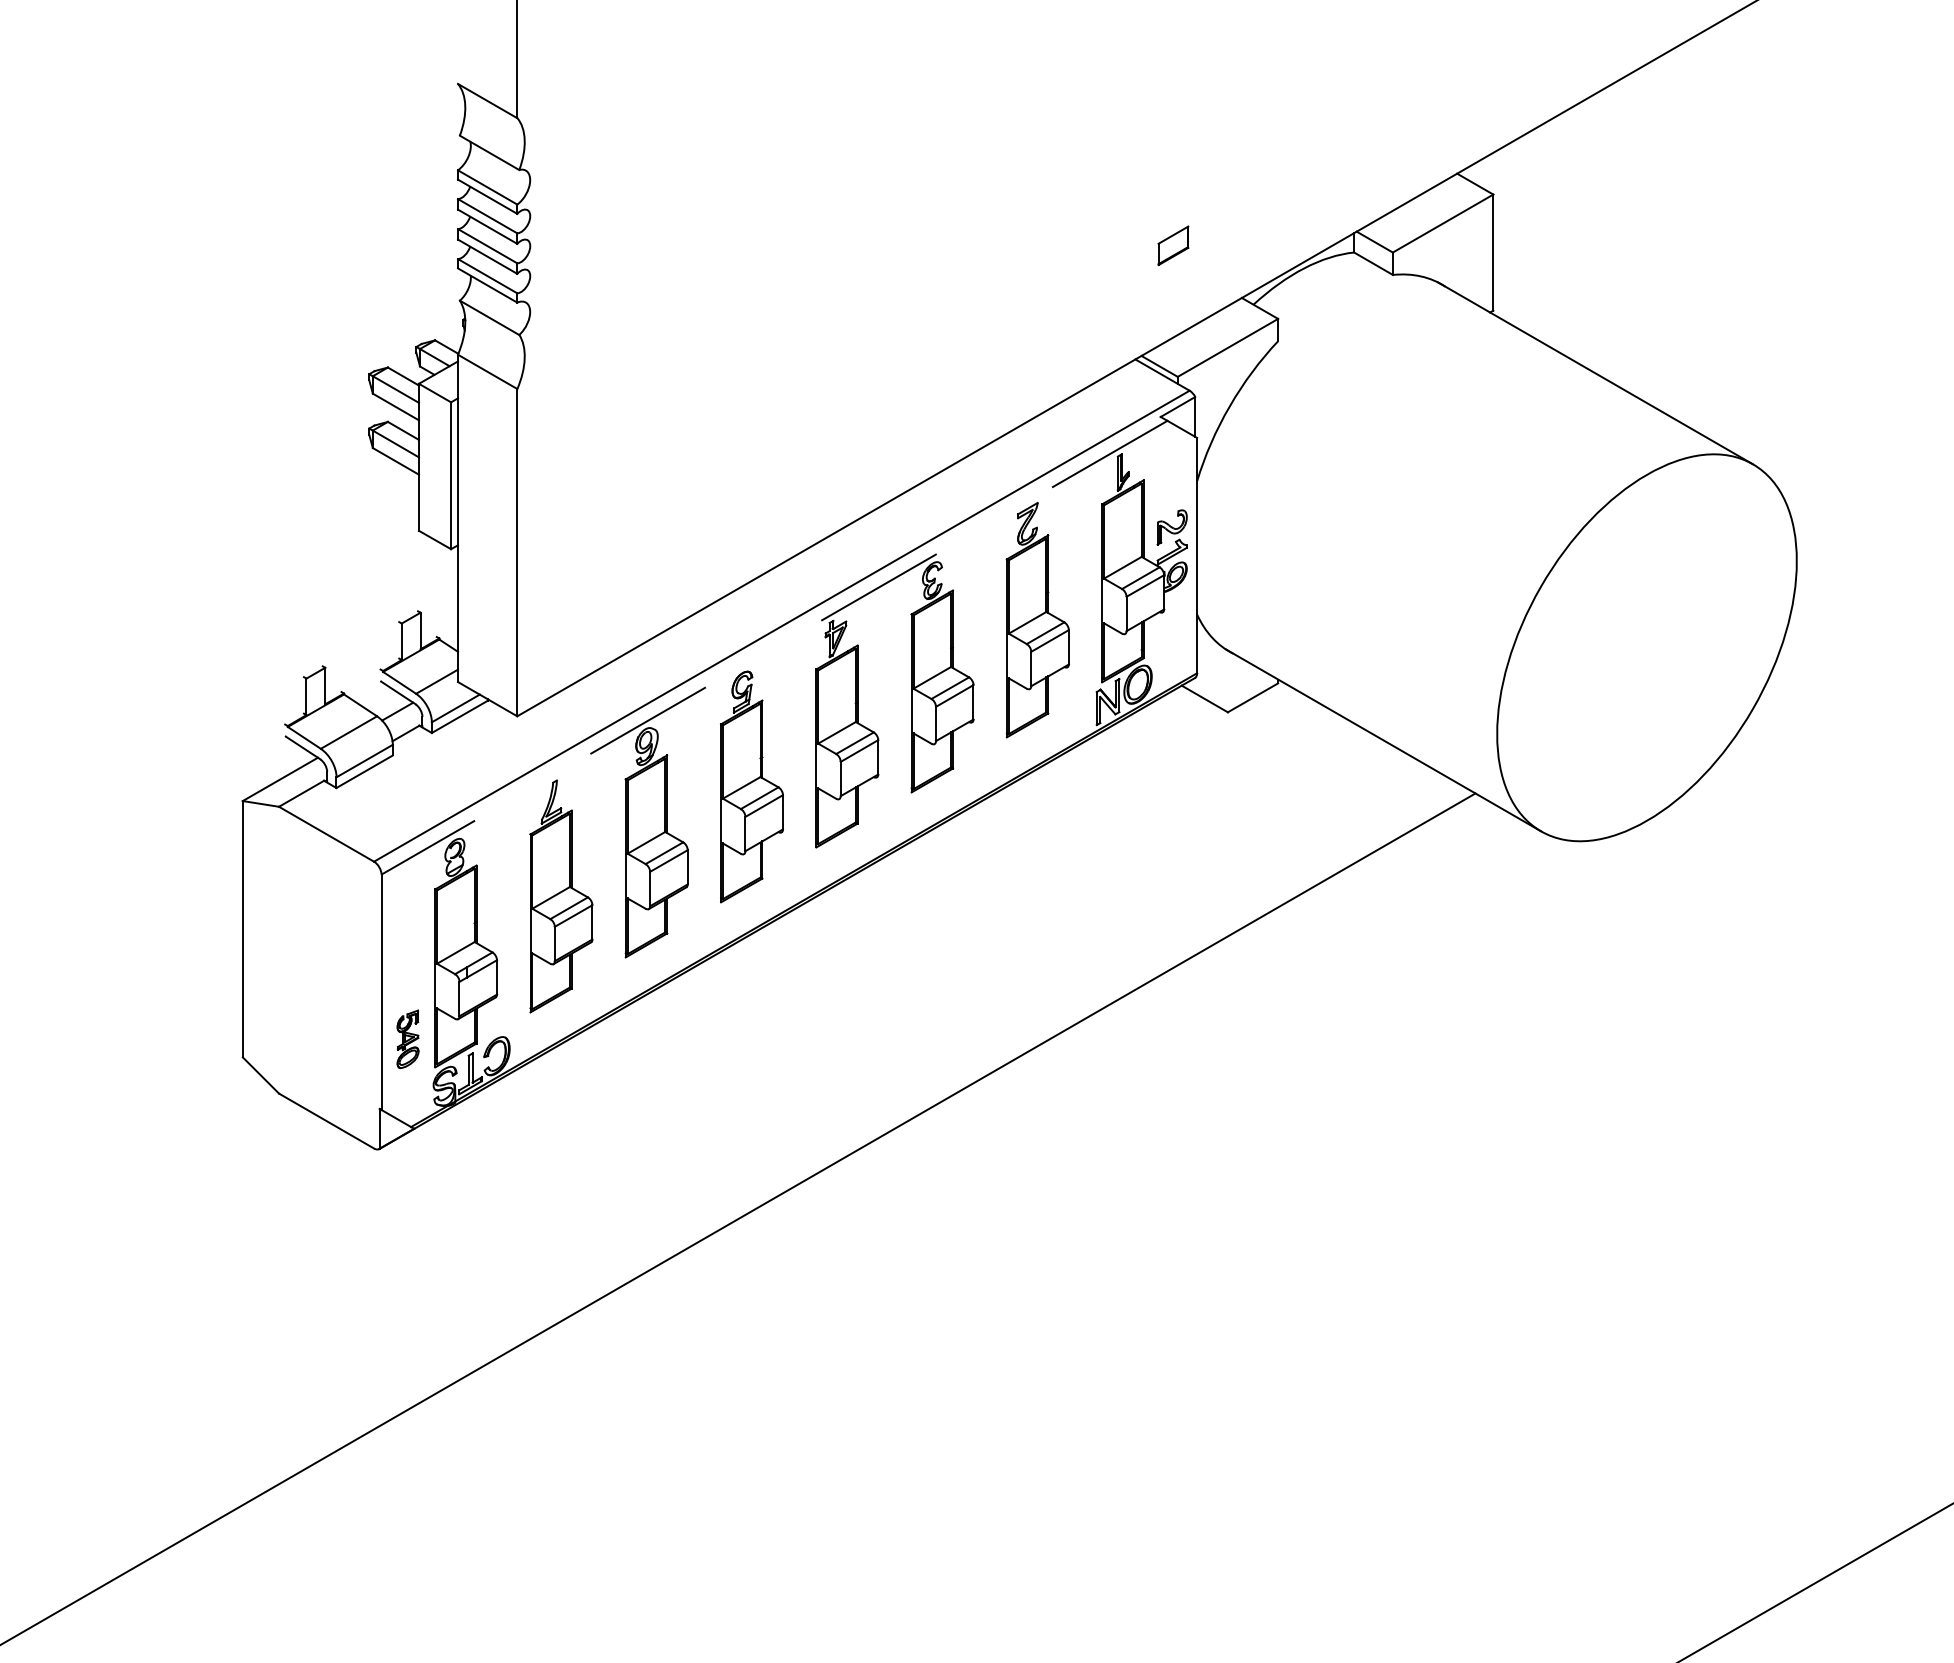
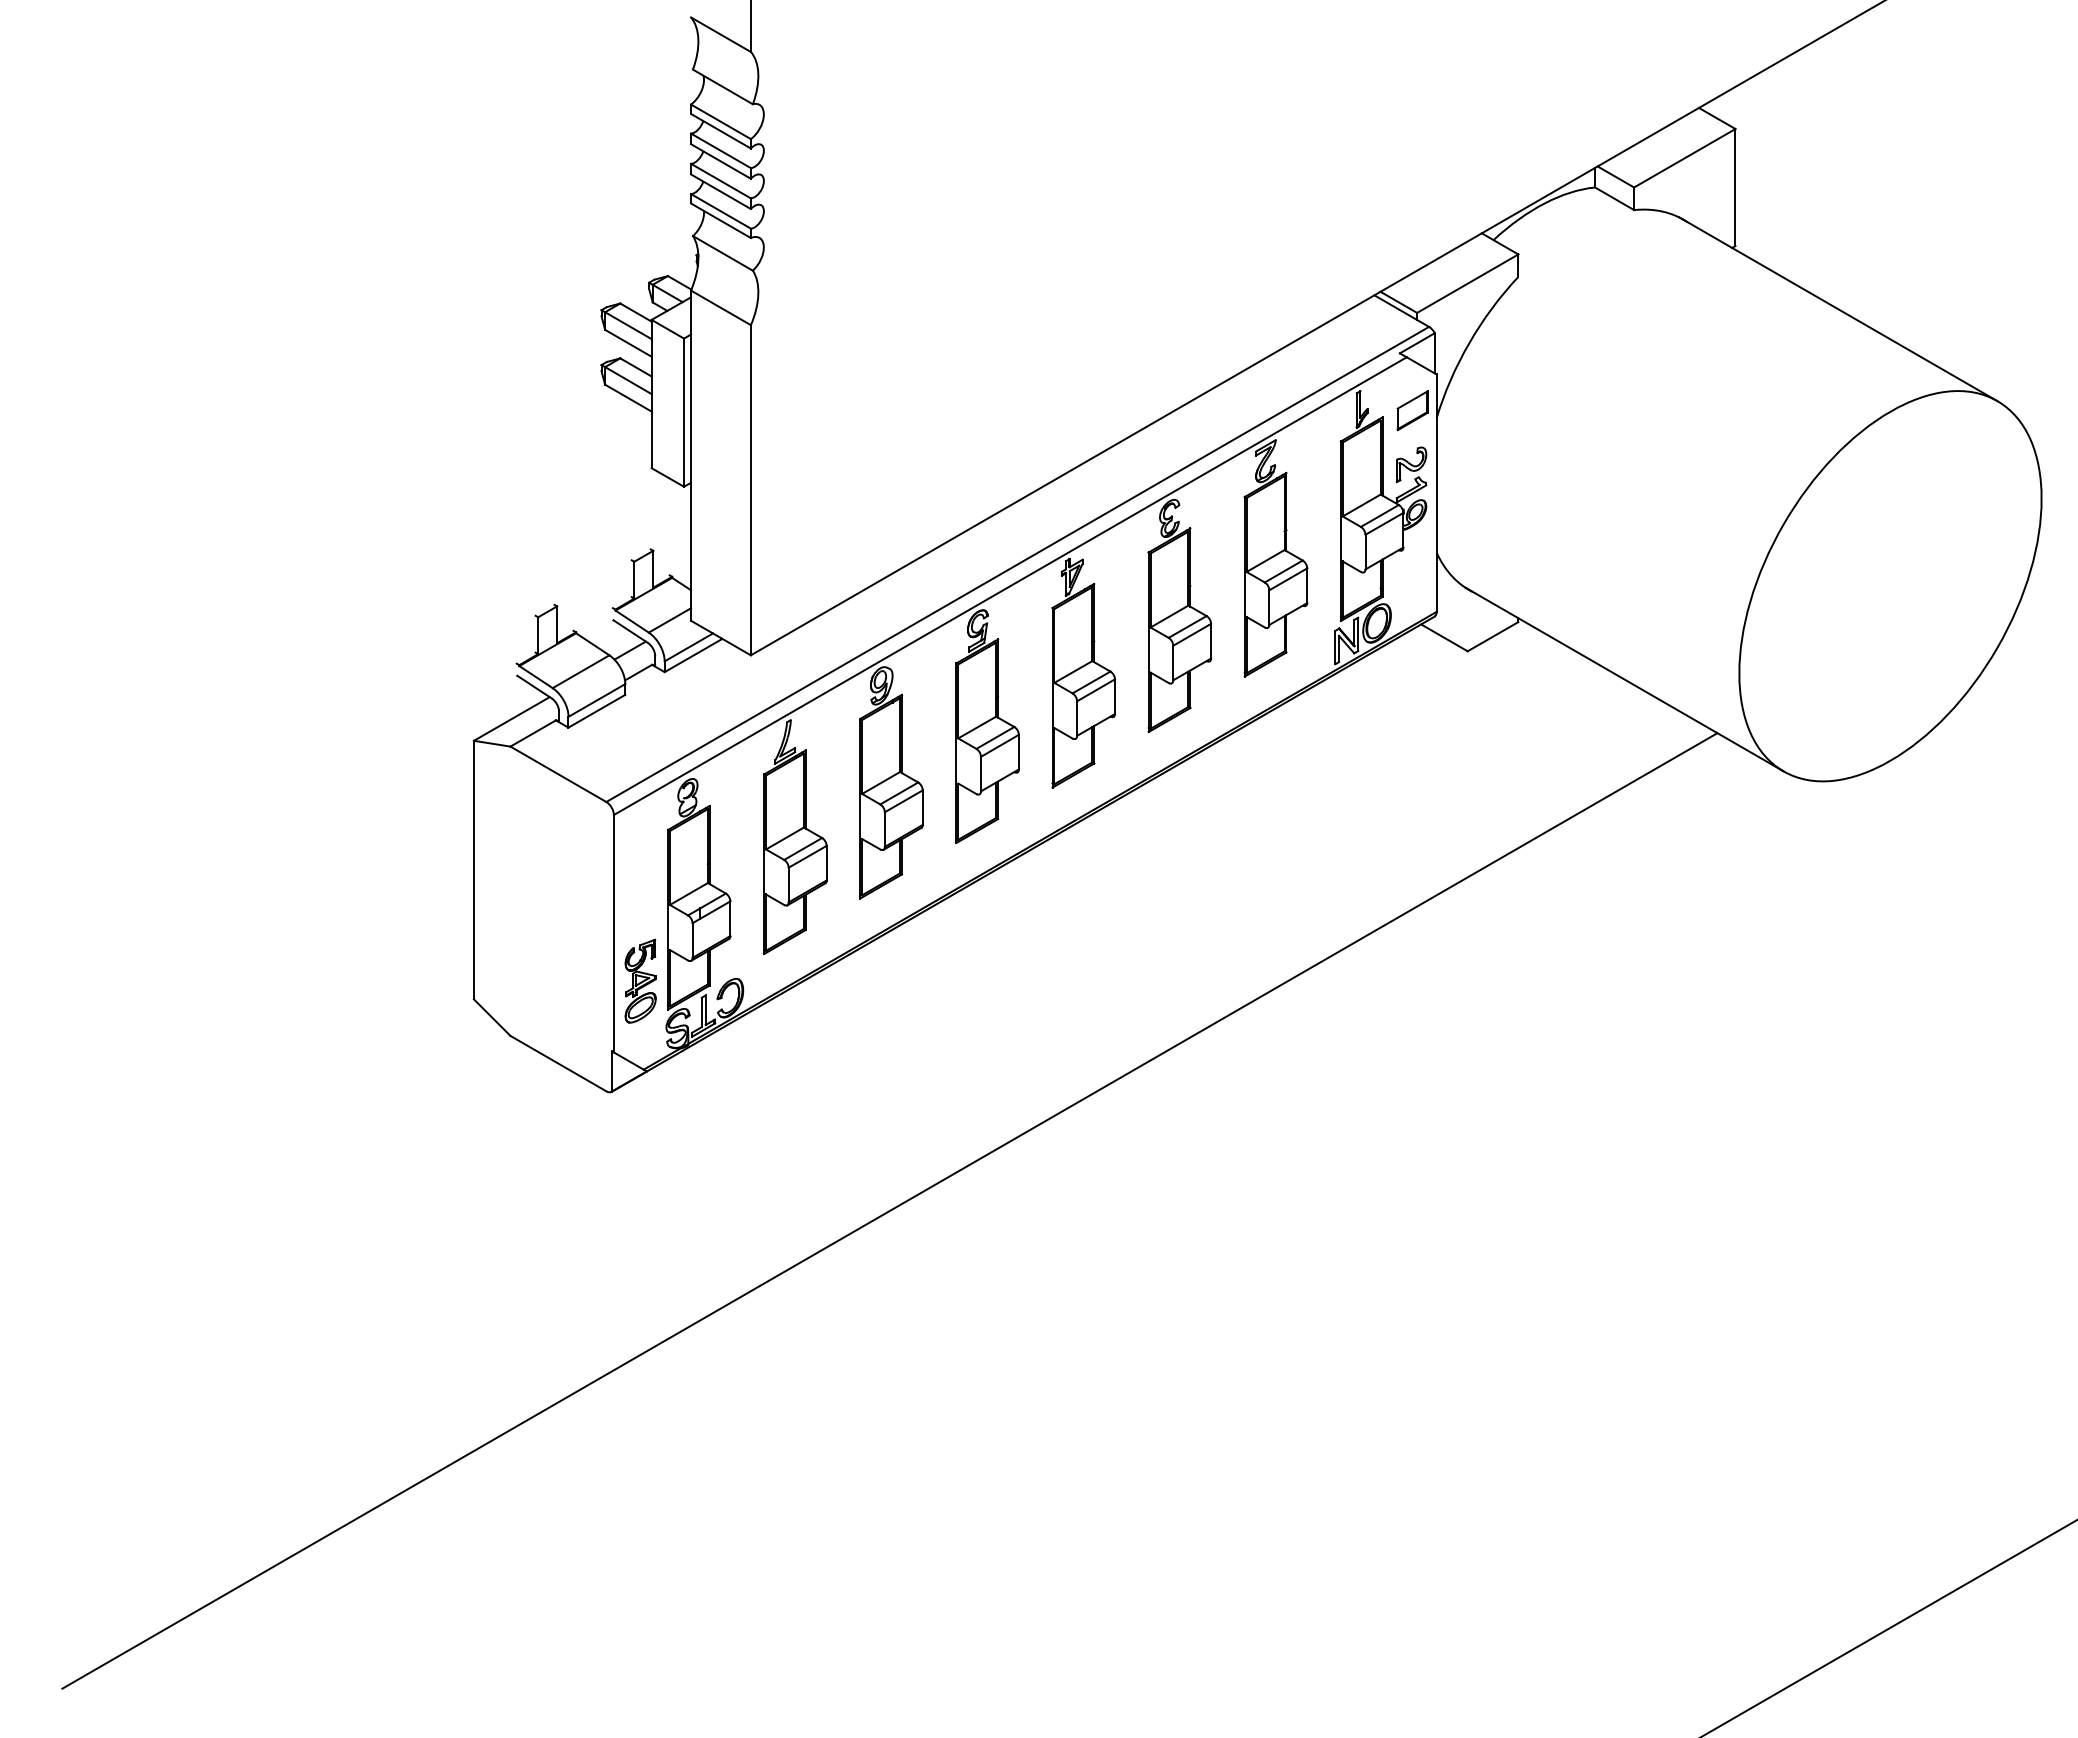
part: (1173, 245) -> (1412, 410), moved
line: (774, 648) -> (1010, 586), dashed -> solid
part: (407, 1038) -> (640, 980), size x1.43

